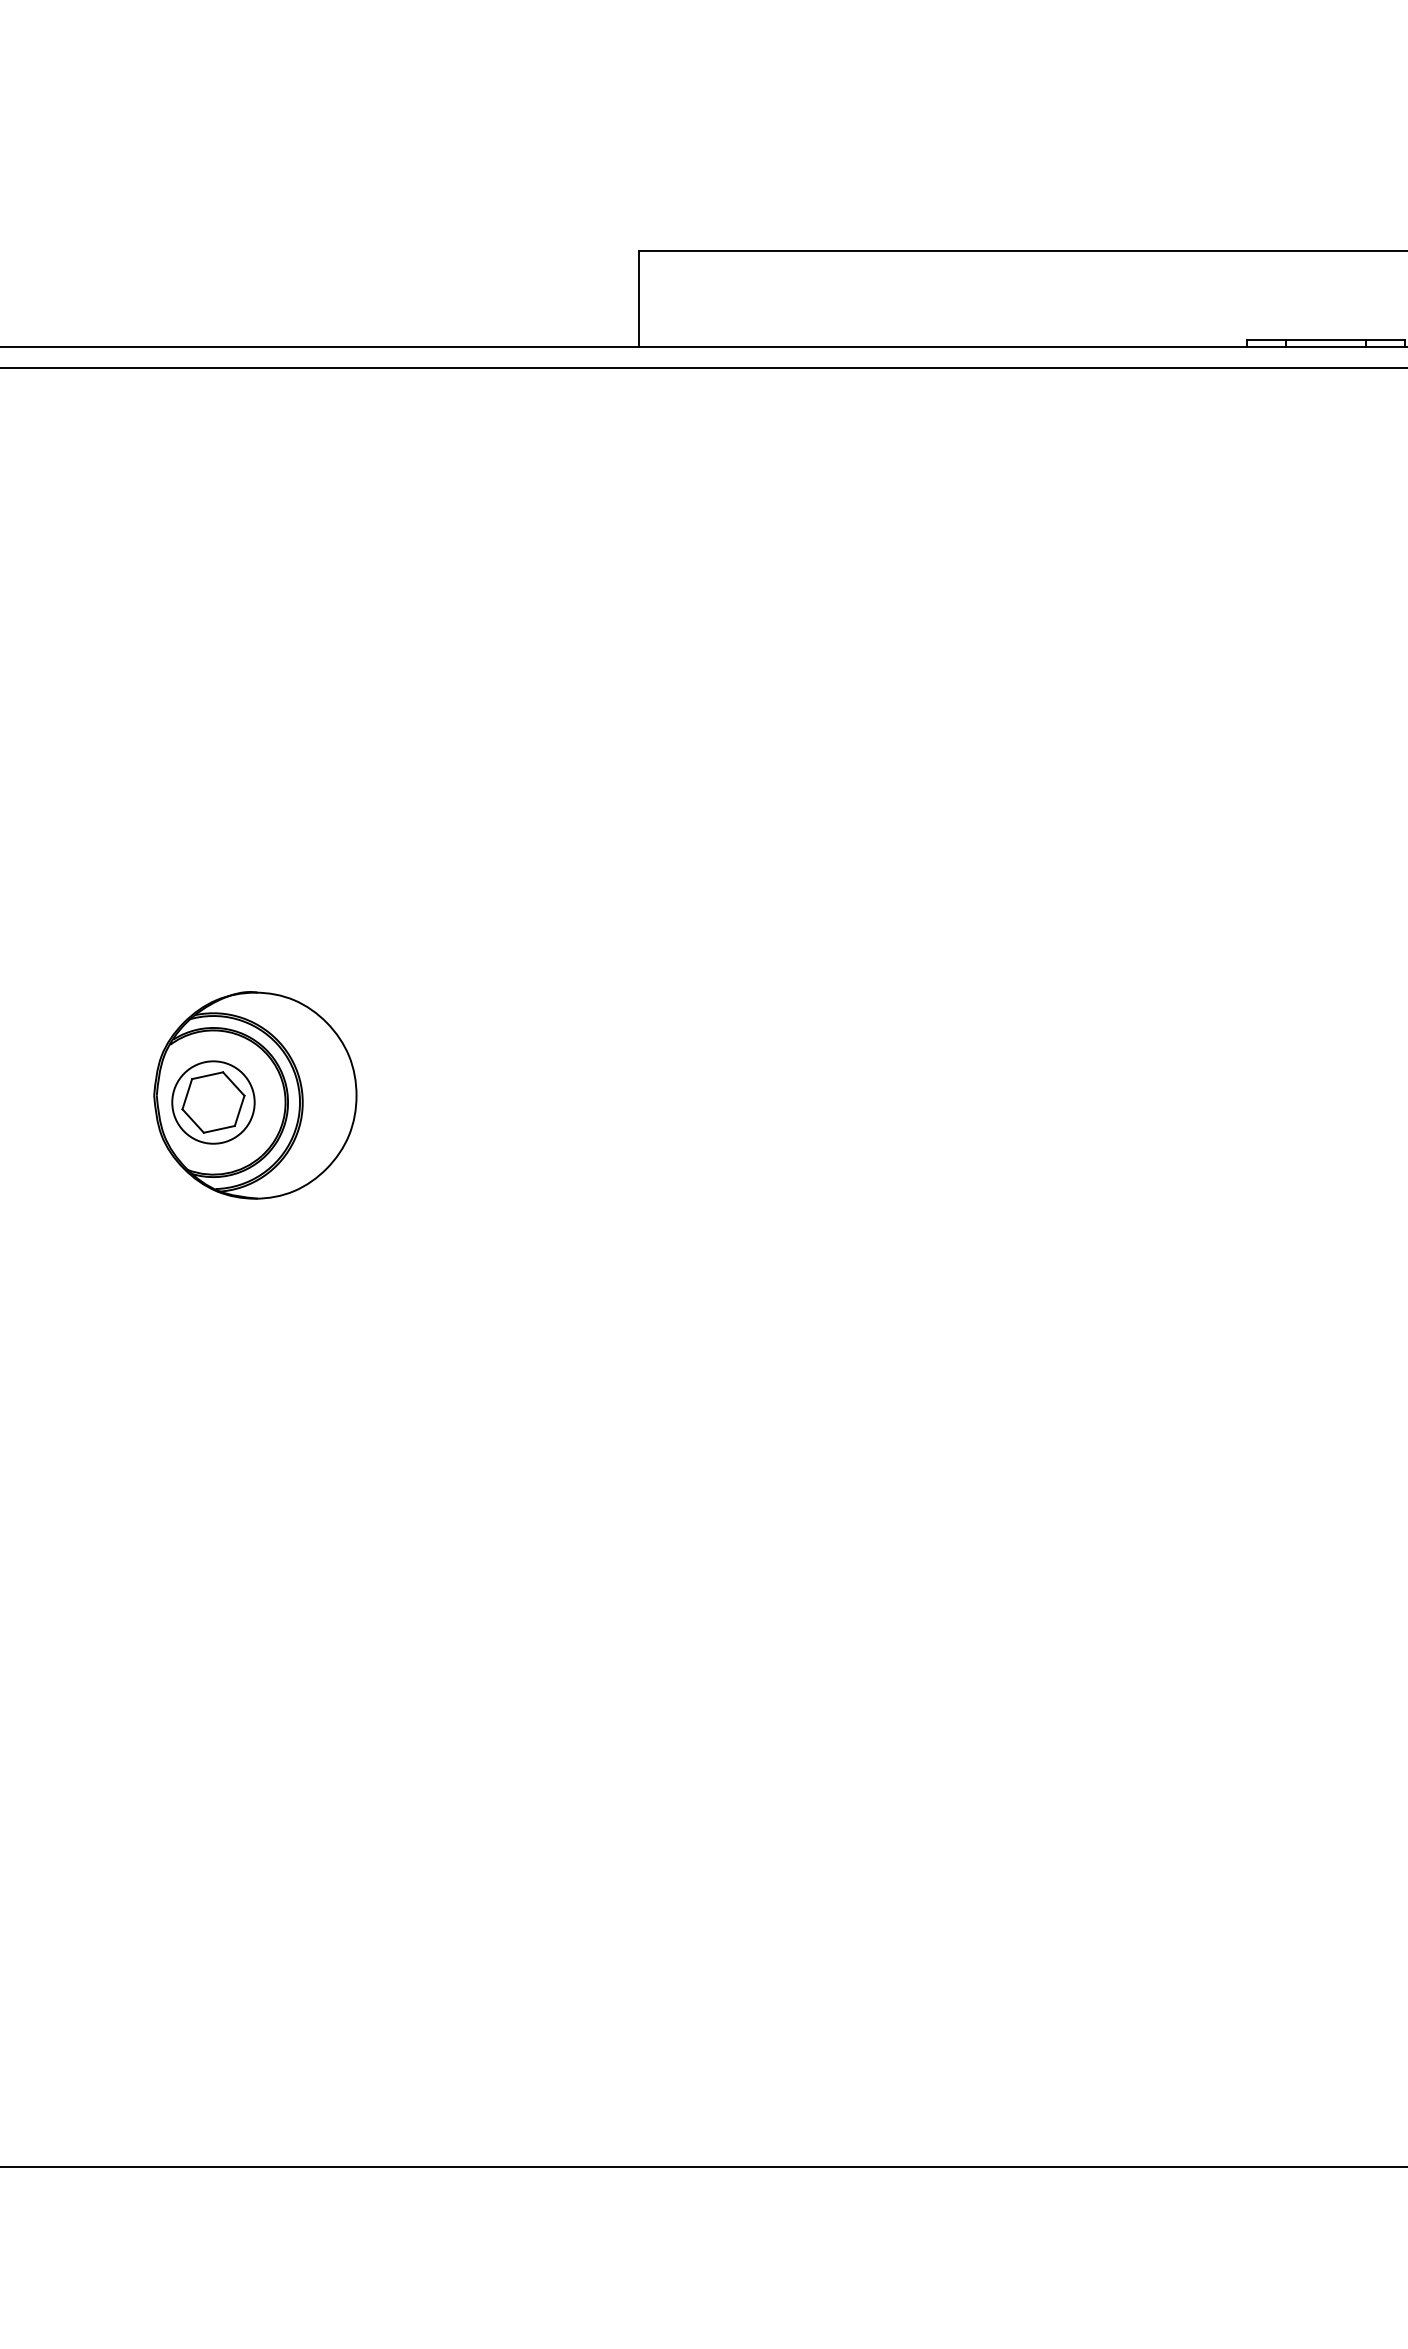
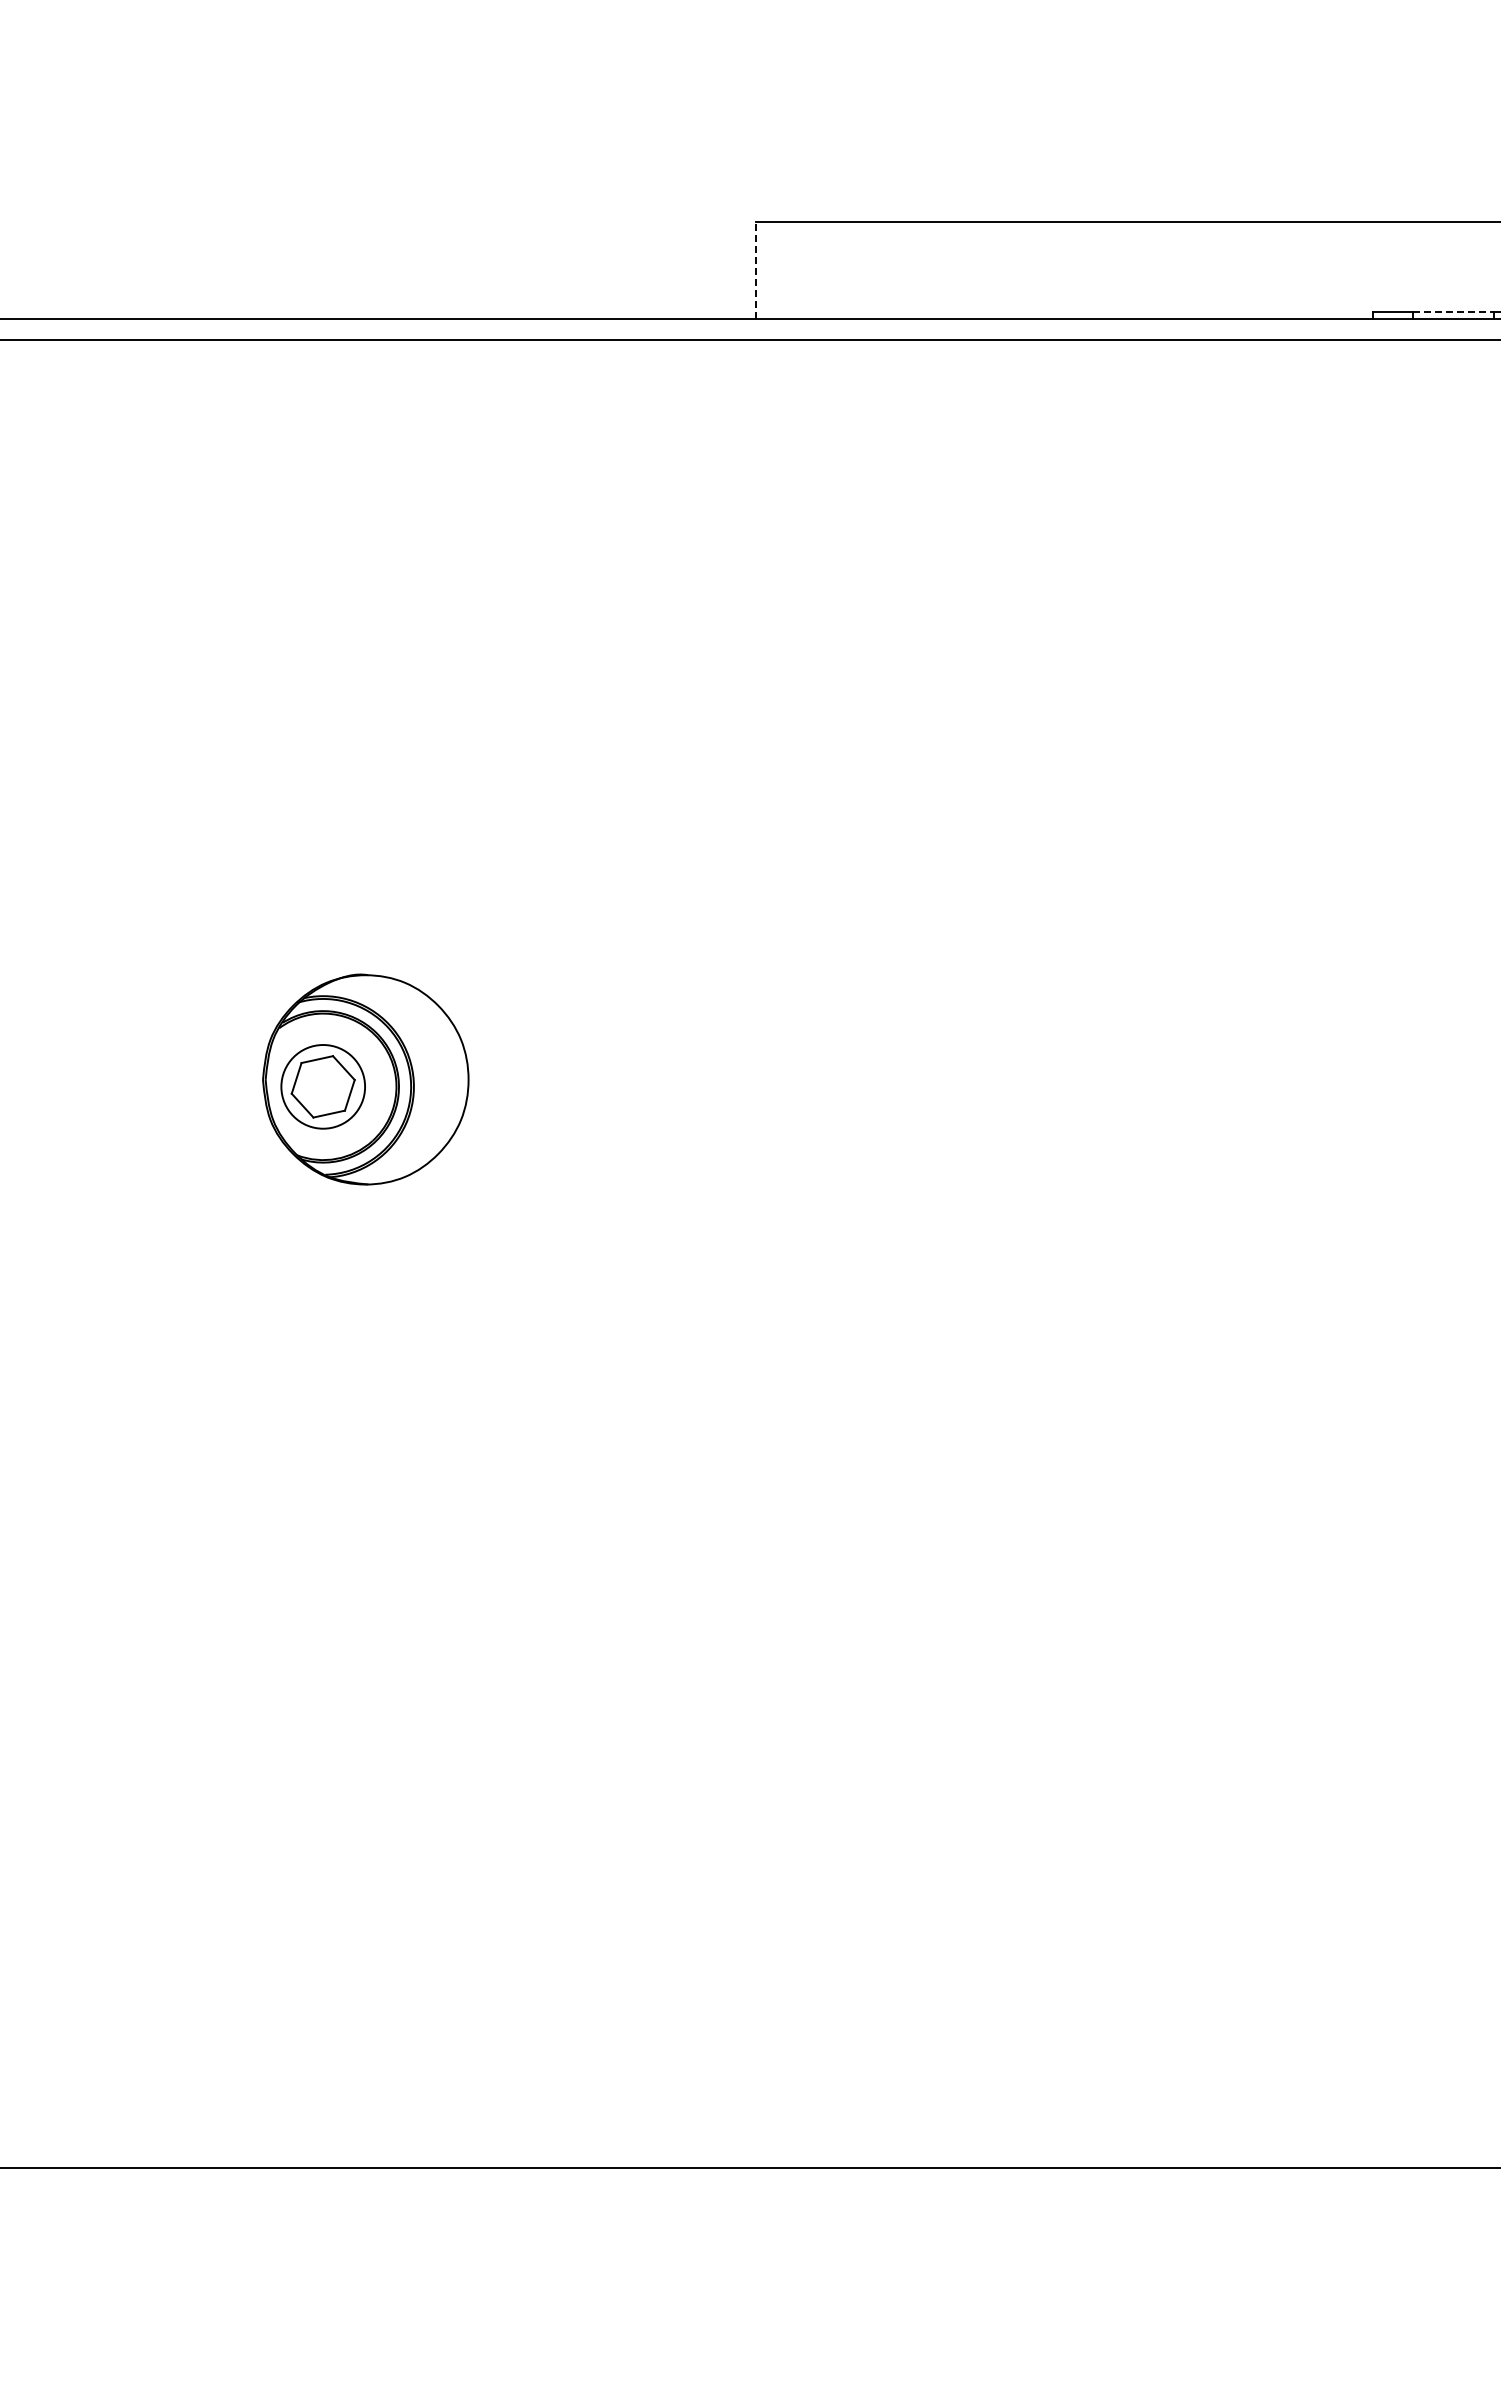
line: (638, 298) -> (755, 270), solid -> dashed
line: (1326, 340) -> (1453, 312), solid -> dashed

